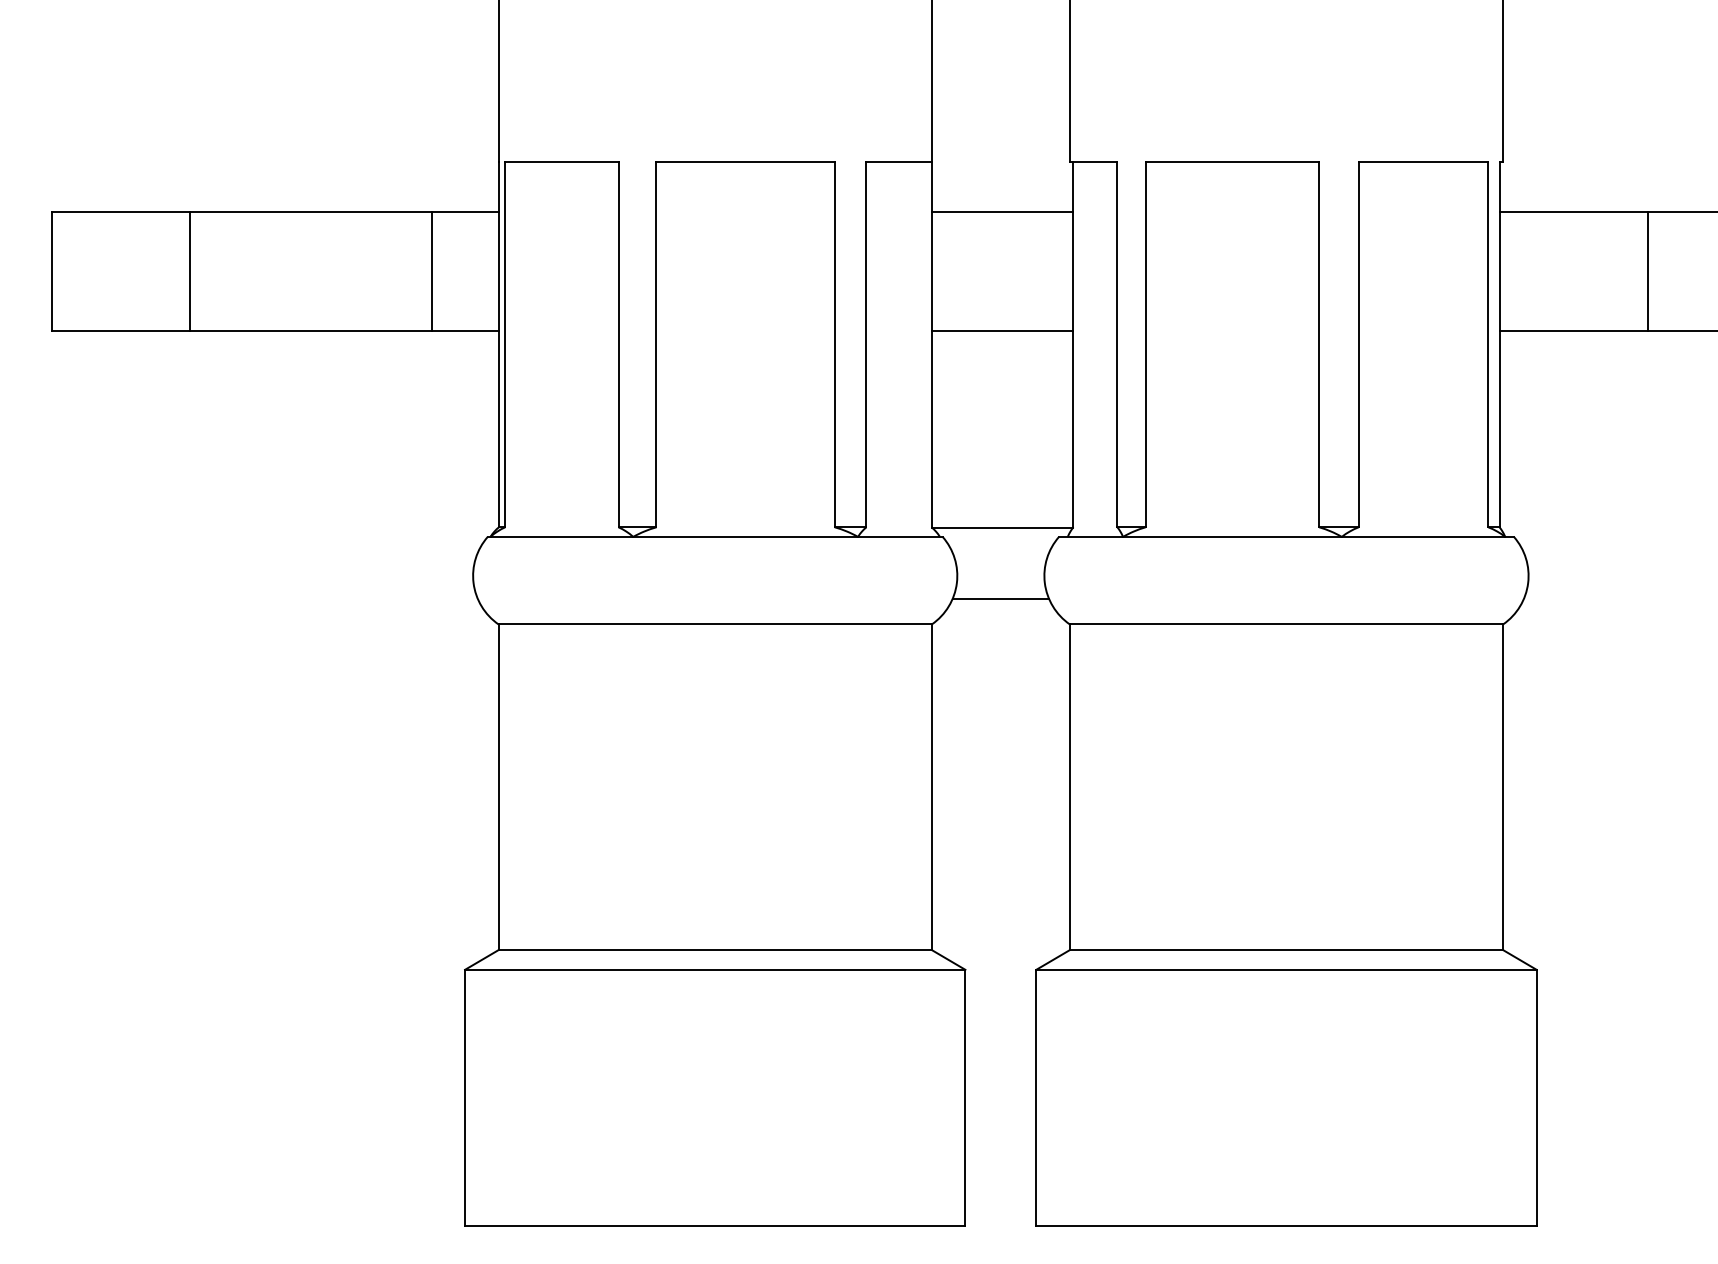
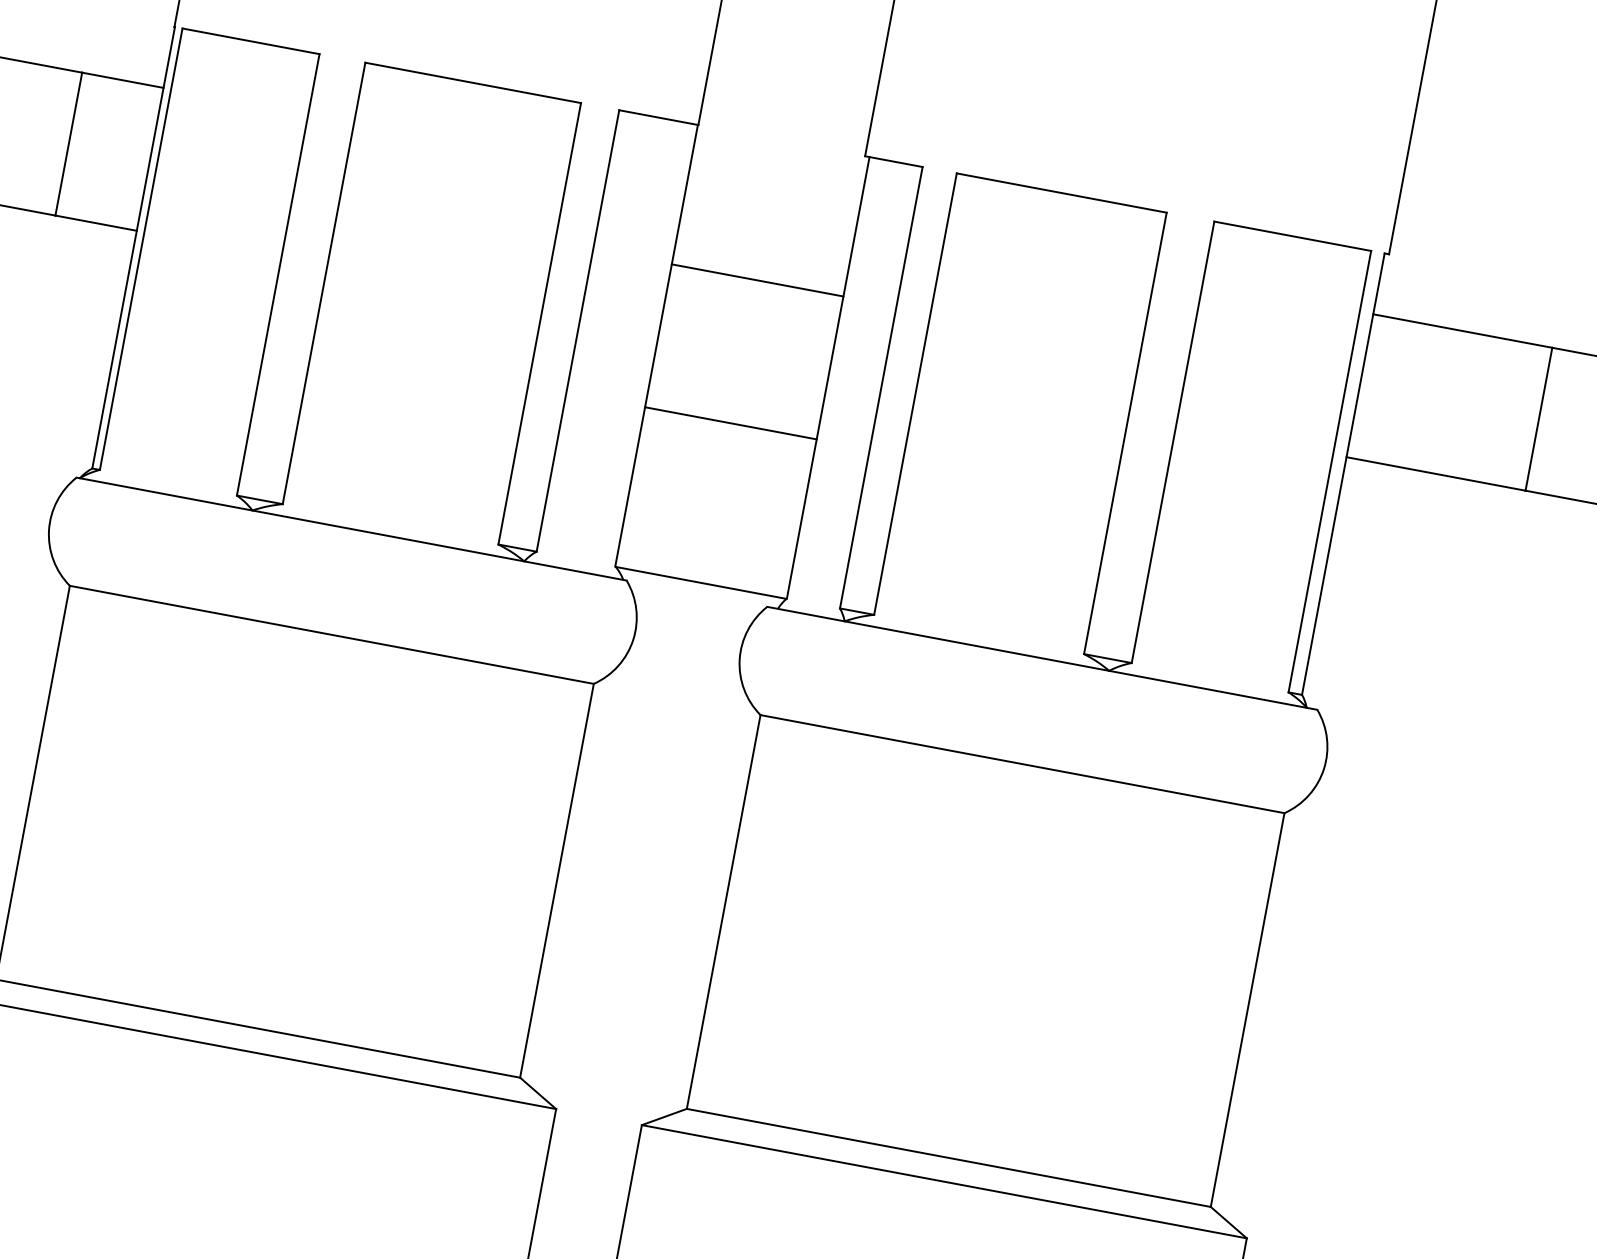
line: (1002, 212) -> (757, 280), moved
line: (1002, 330) -> (730, 423), moved
line: (1000, 598) -> (682, 668), removed

